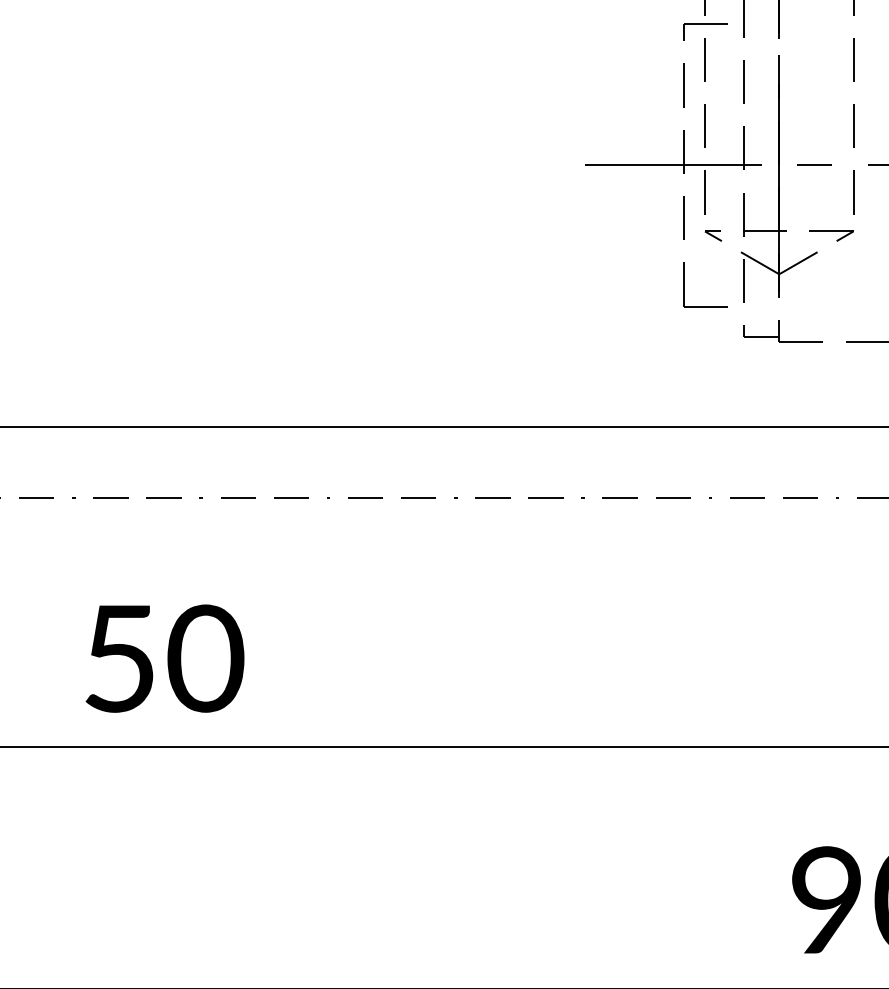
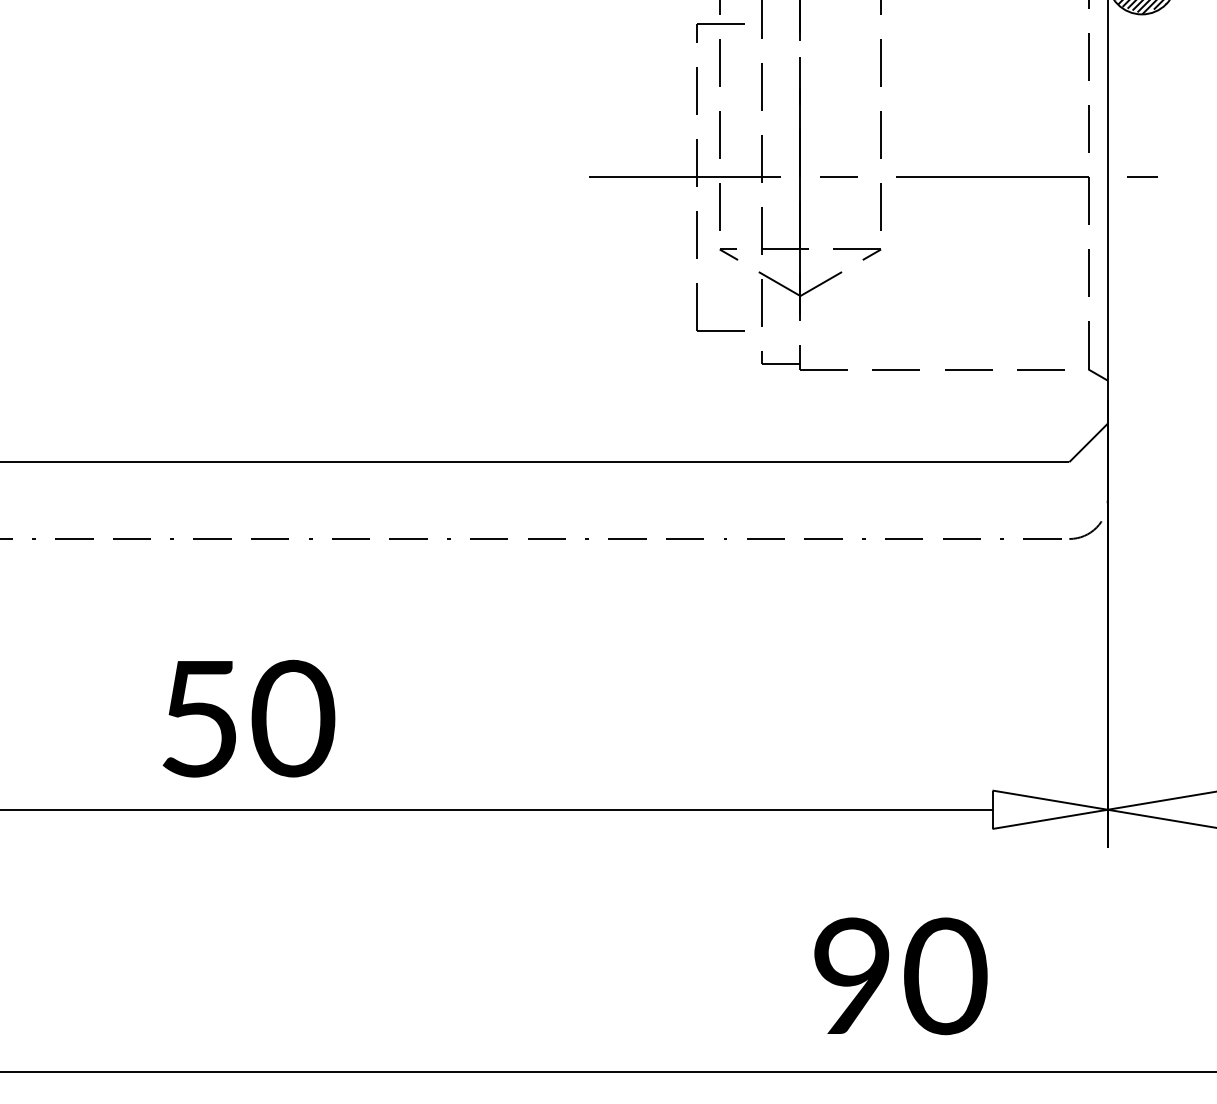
text: (164, 658) -> (248, 718), moved

